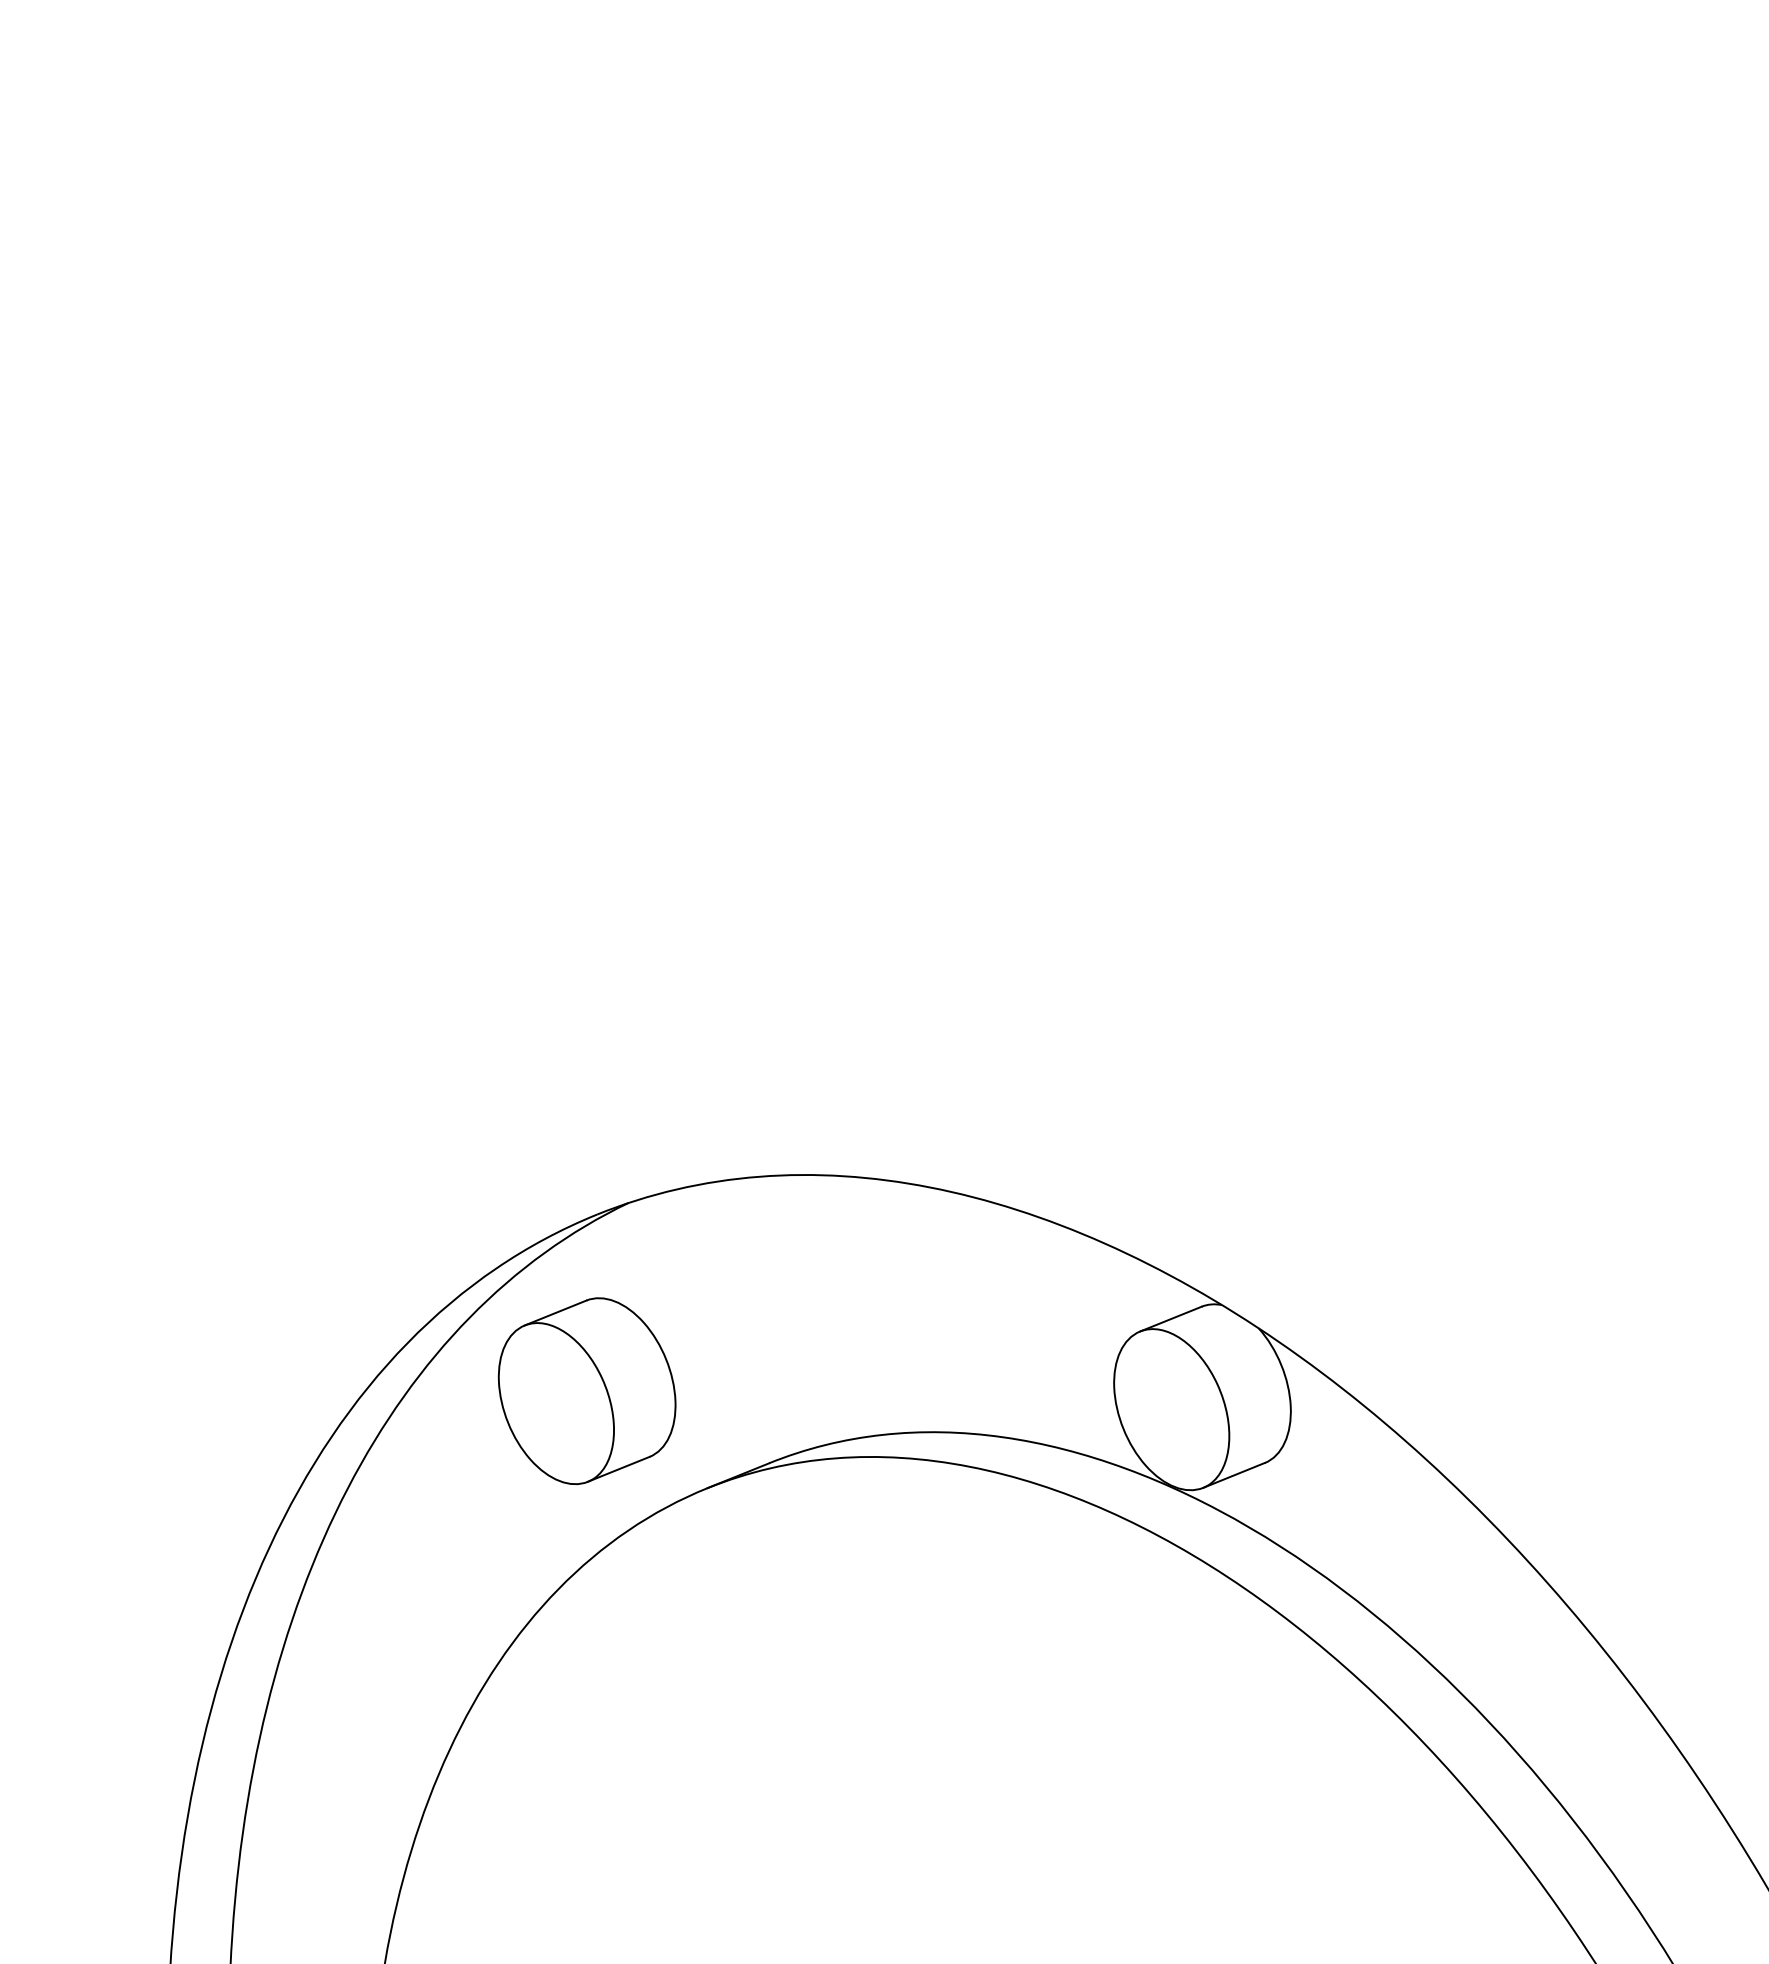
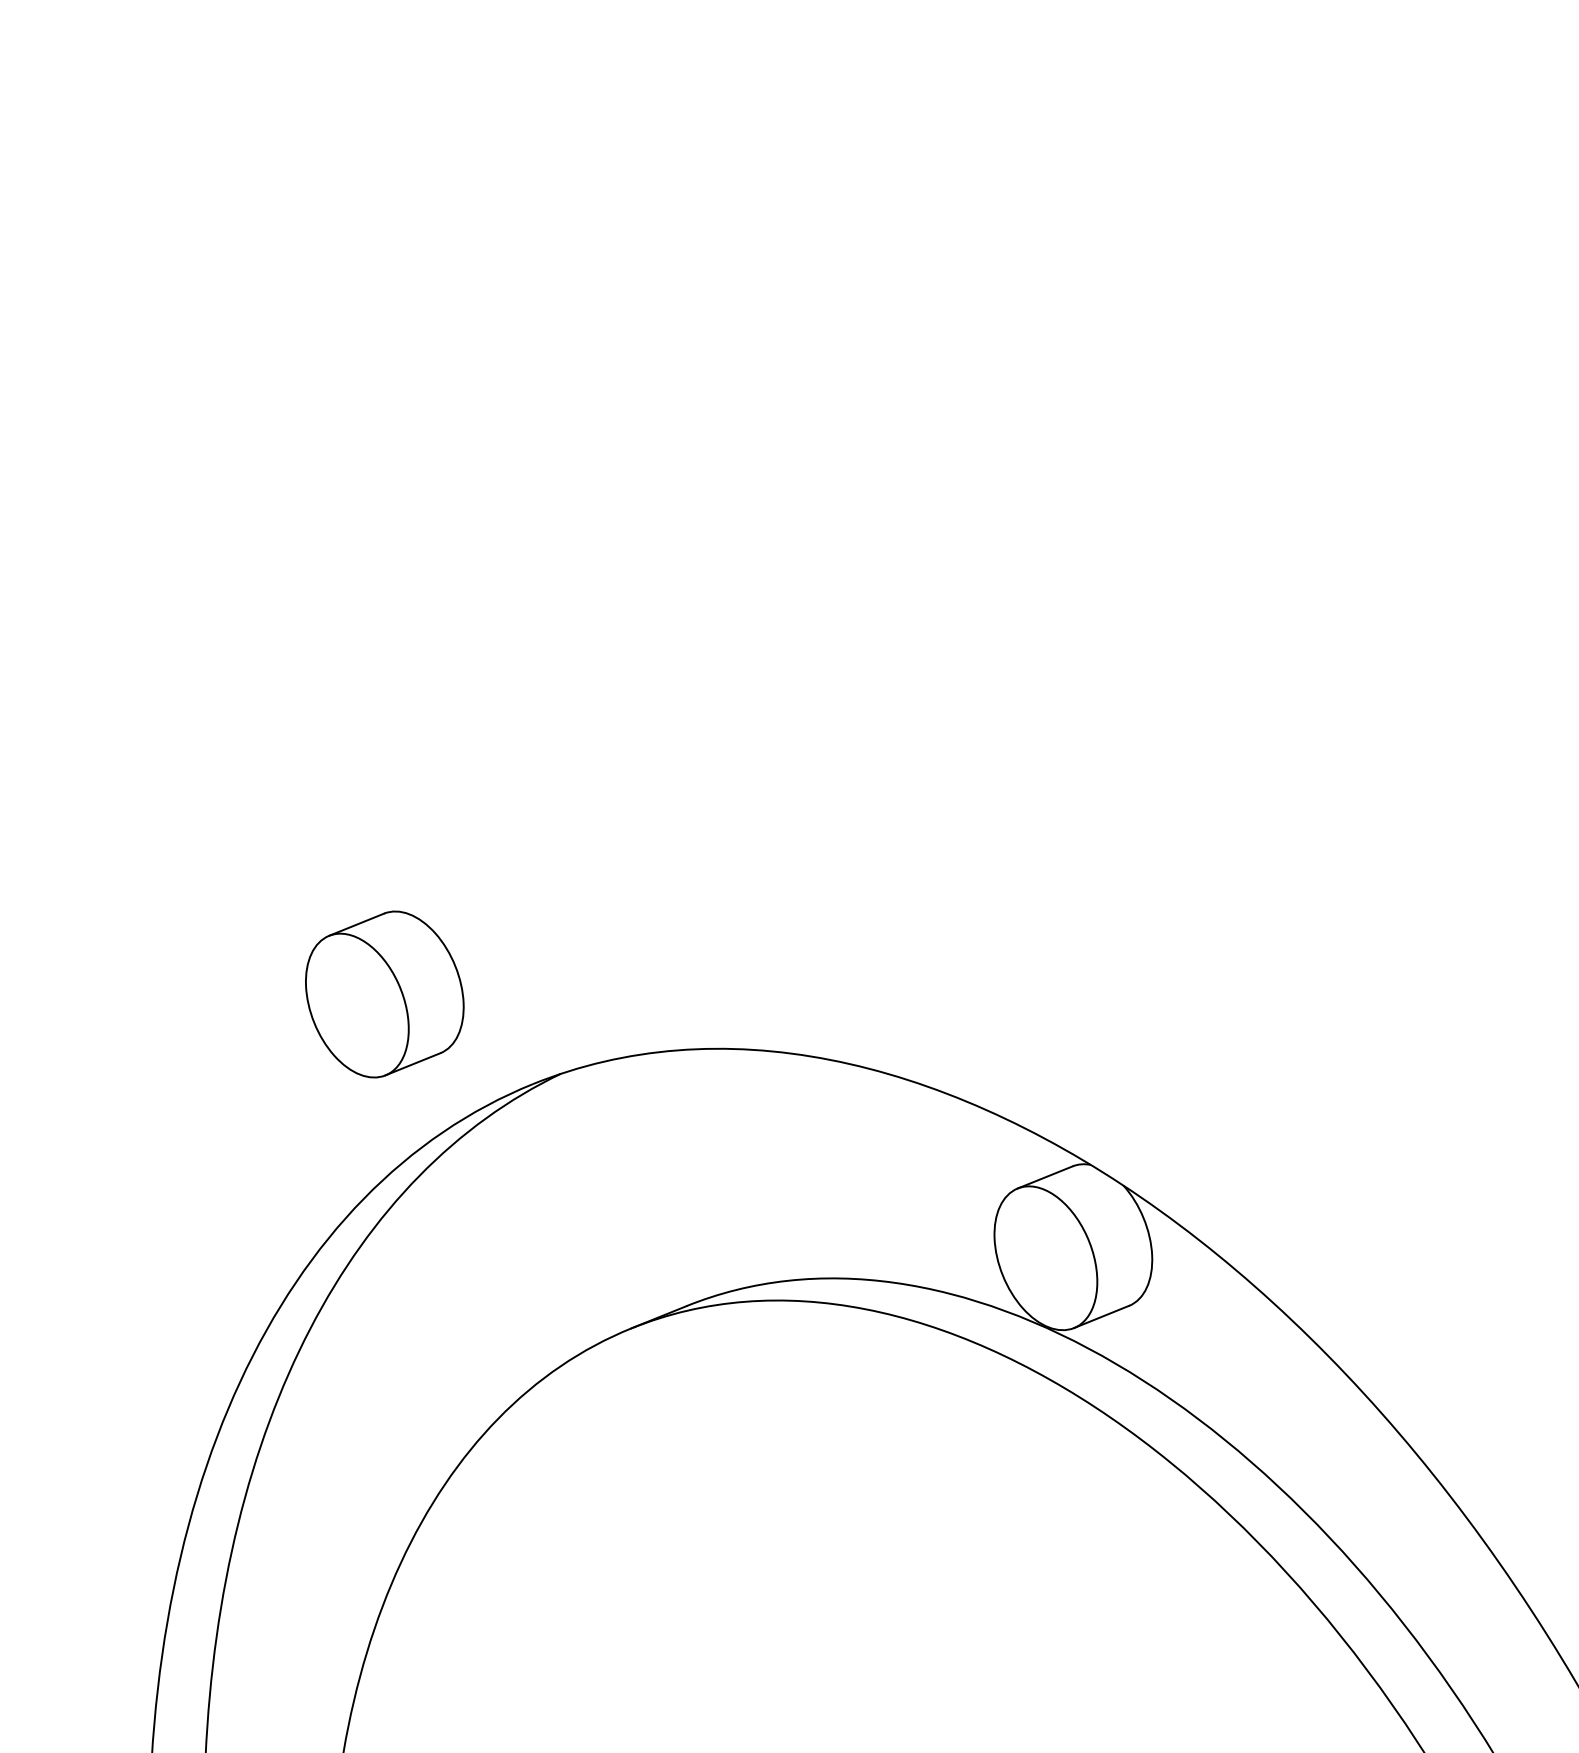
part: (586, 1391) -> (384, 994), moved

